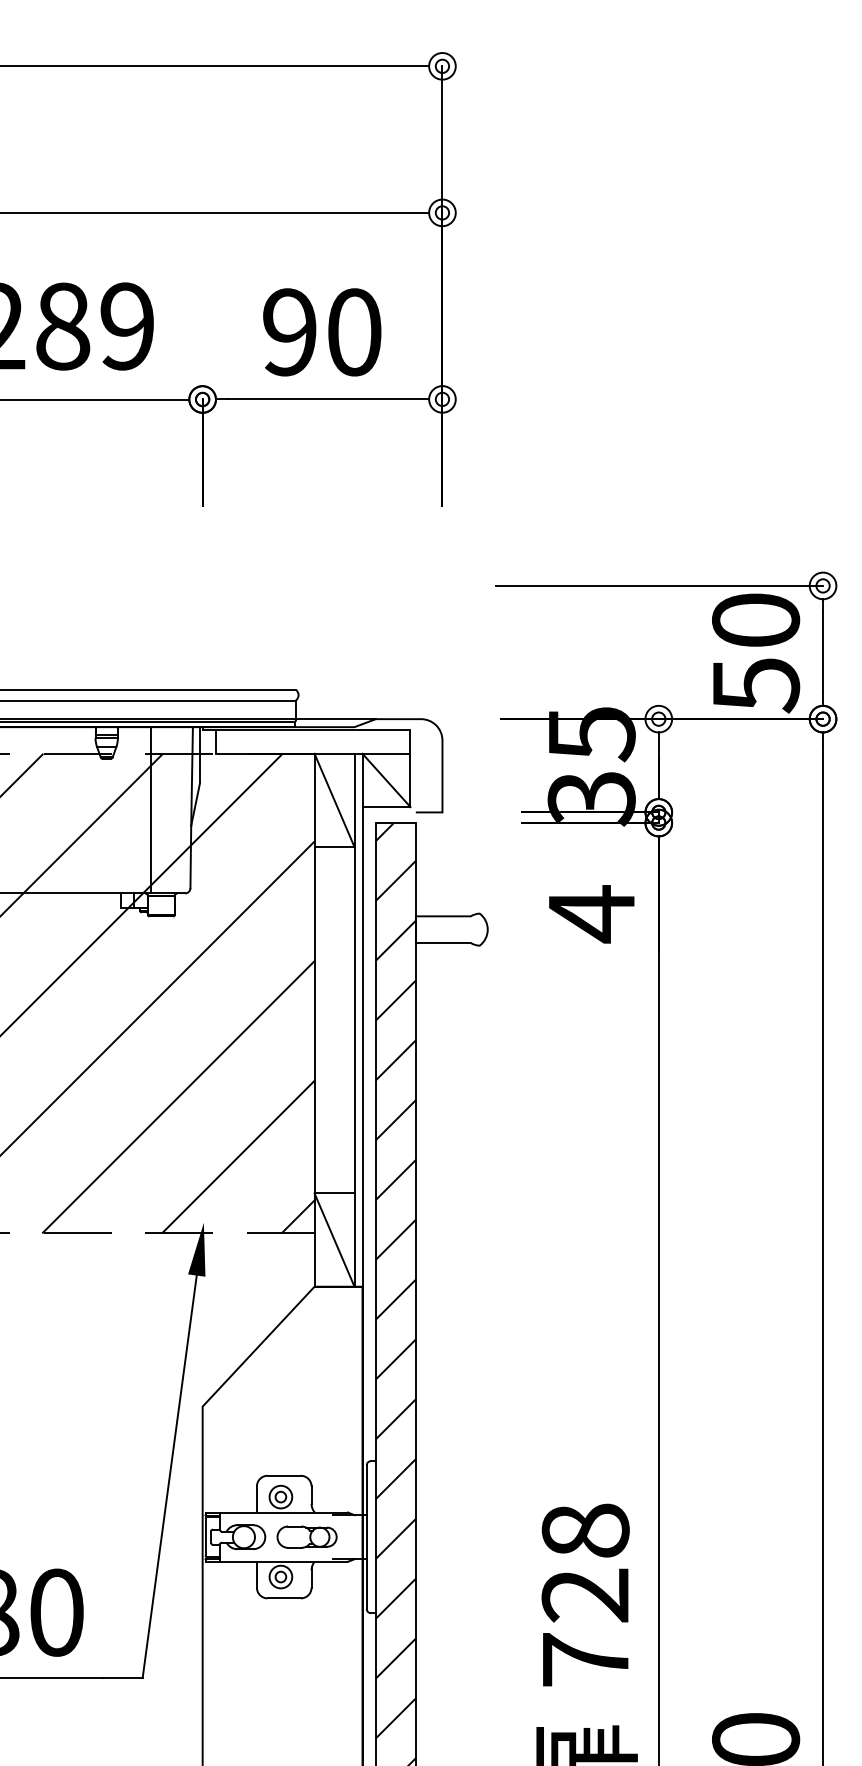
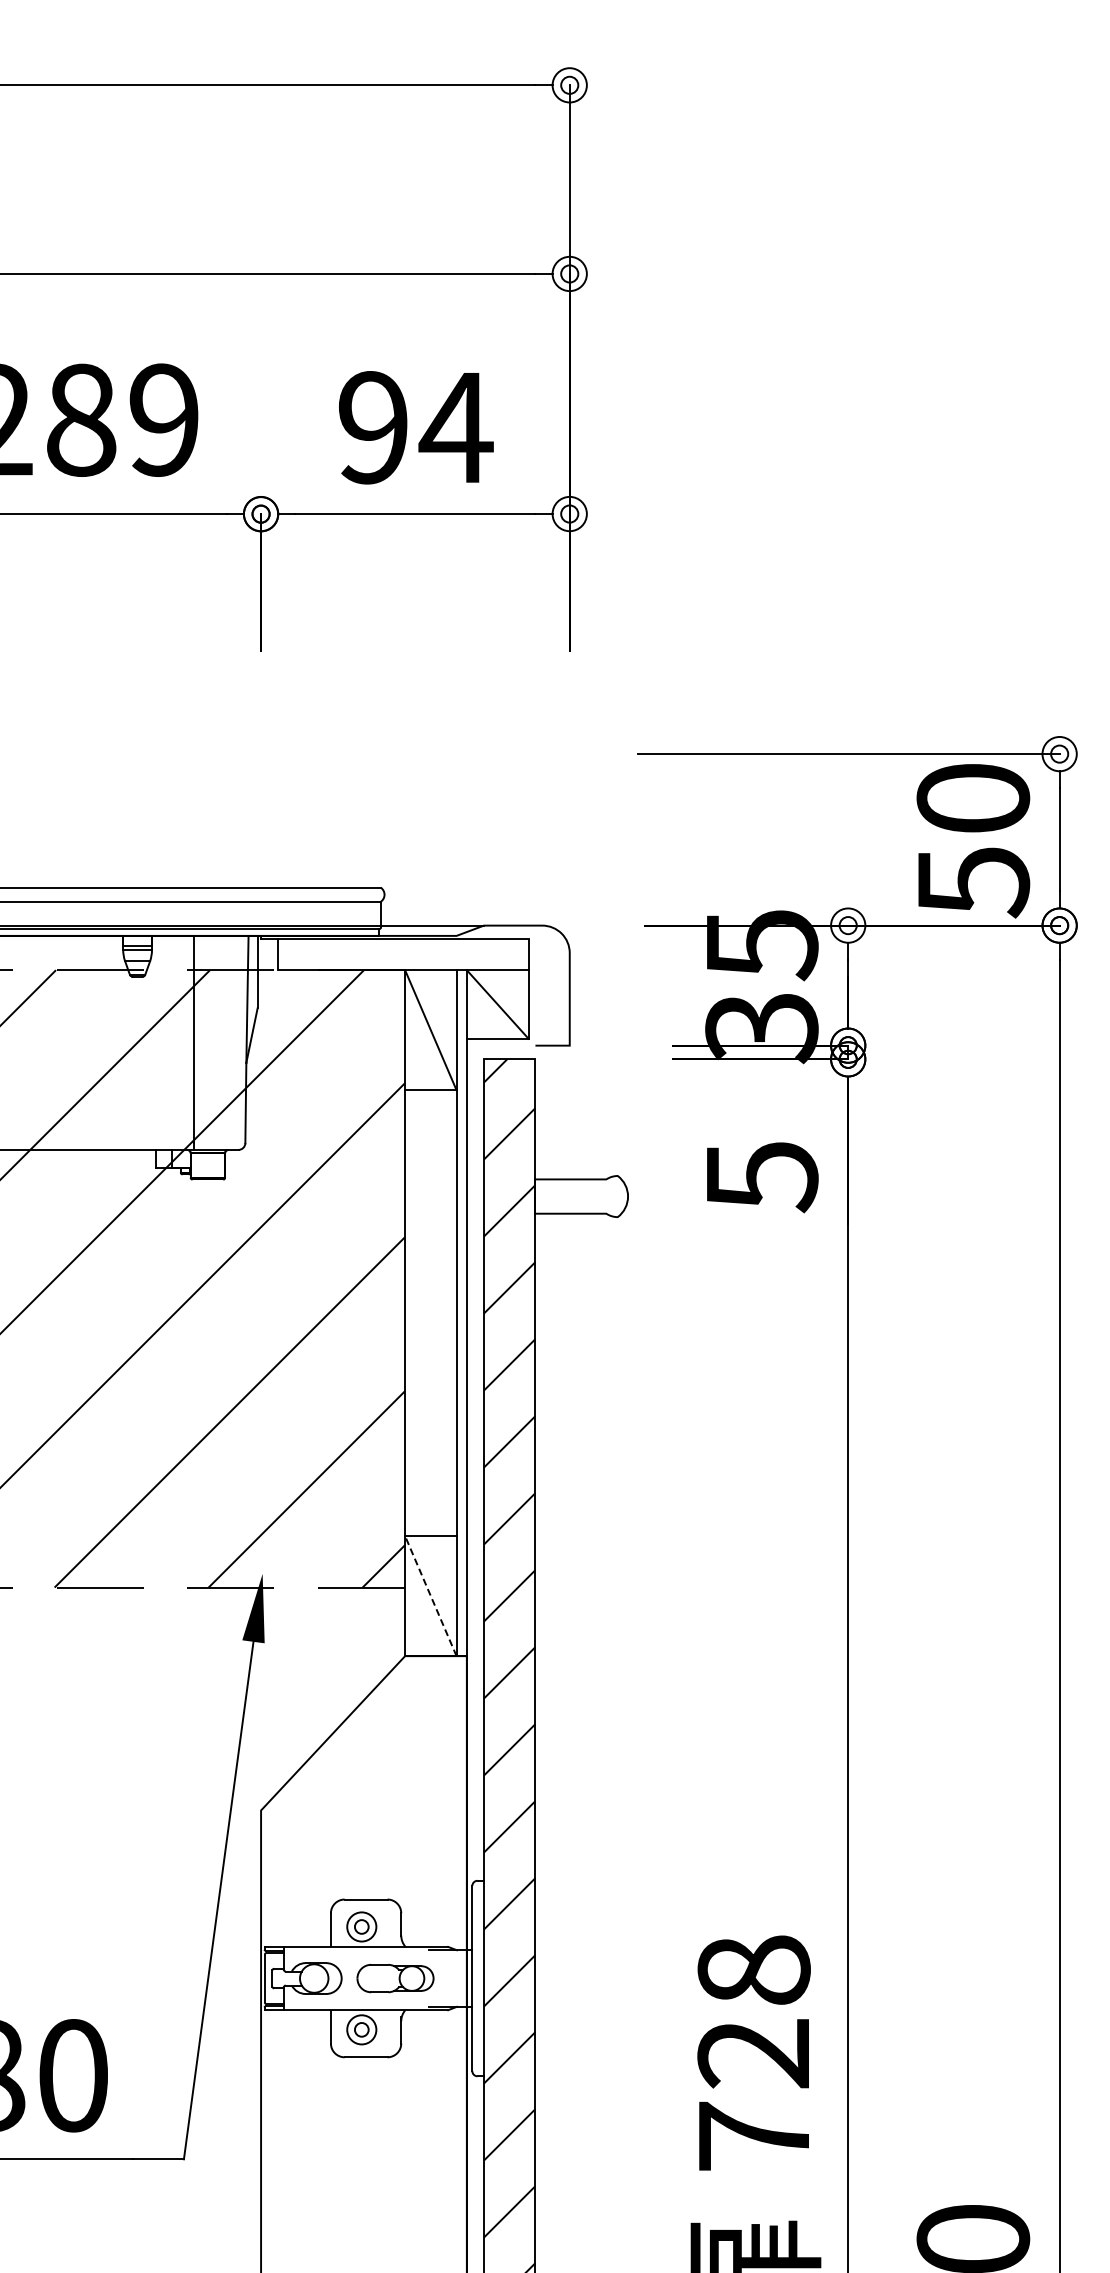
text: (353, 332) -> (455, 427), 90 -> 94
text: (592, 914) -> (762, 1176), 4 -> 5
line: (334, 1239) -> (430, 1595), solid -> dashed

